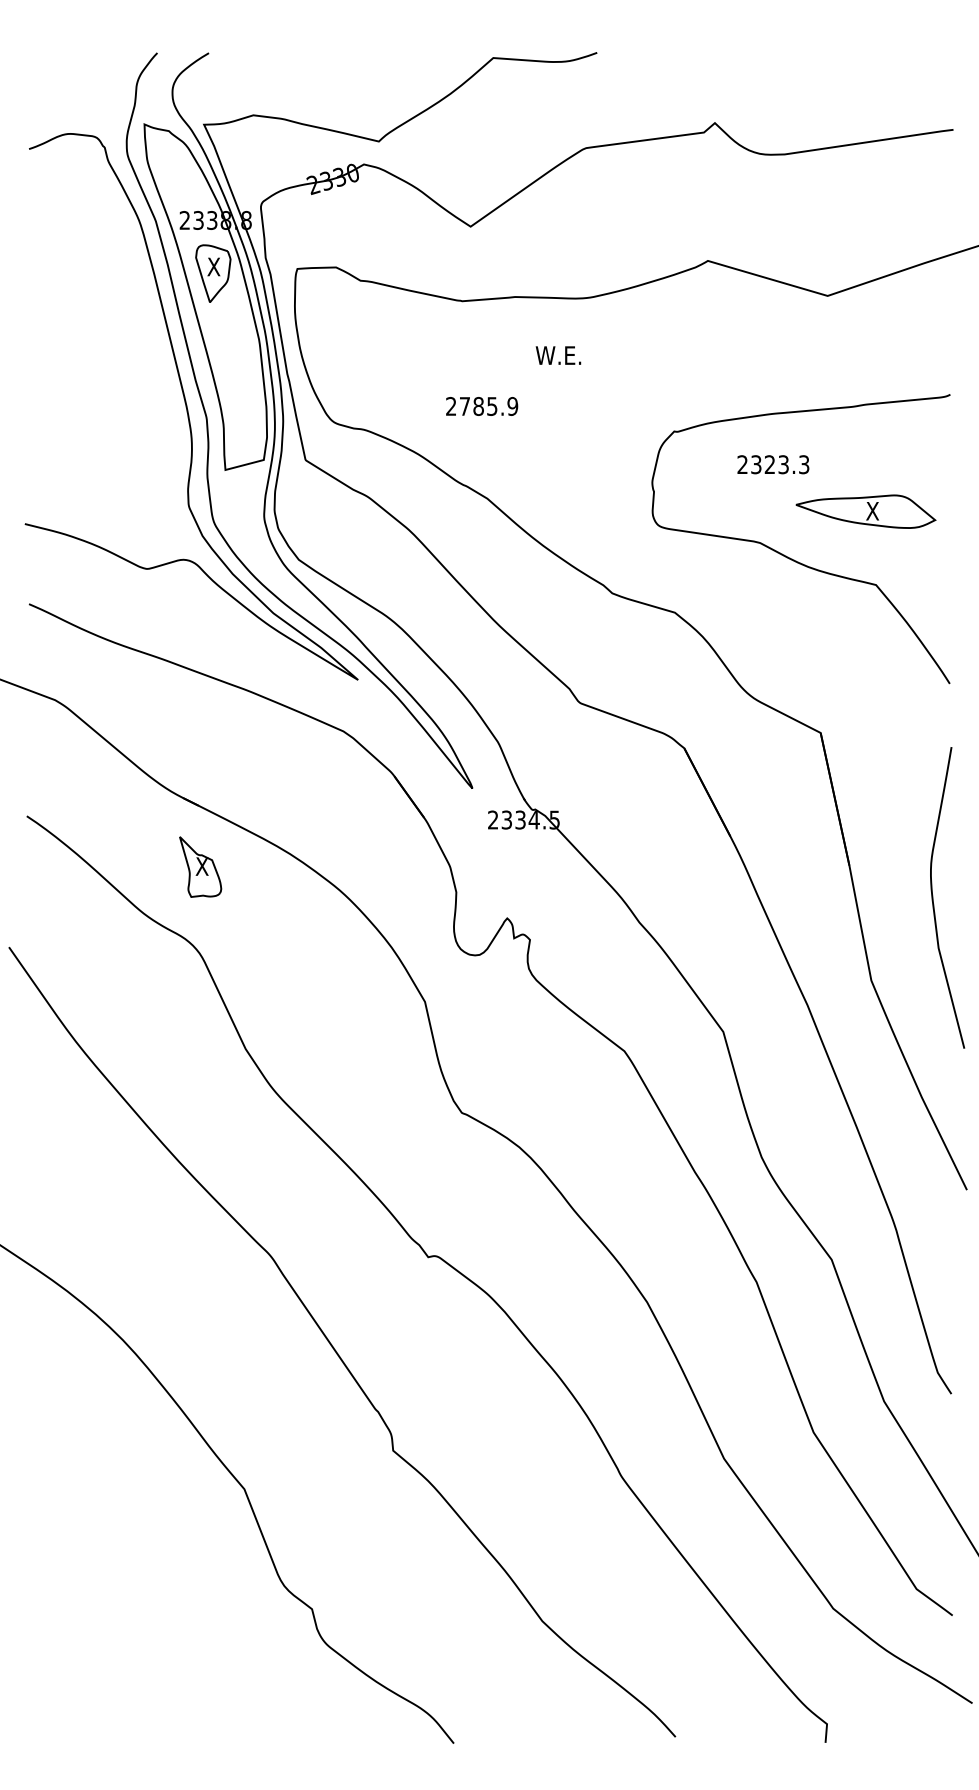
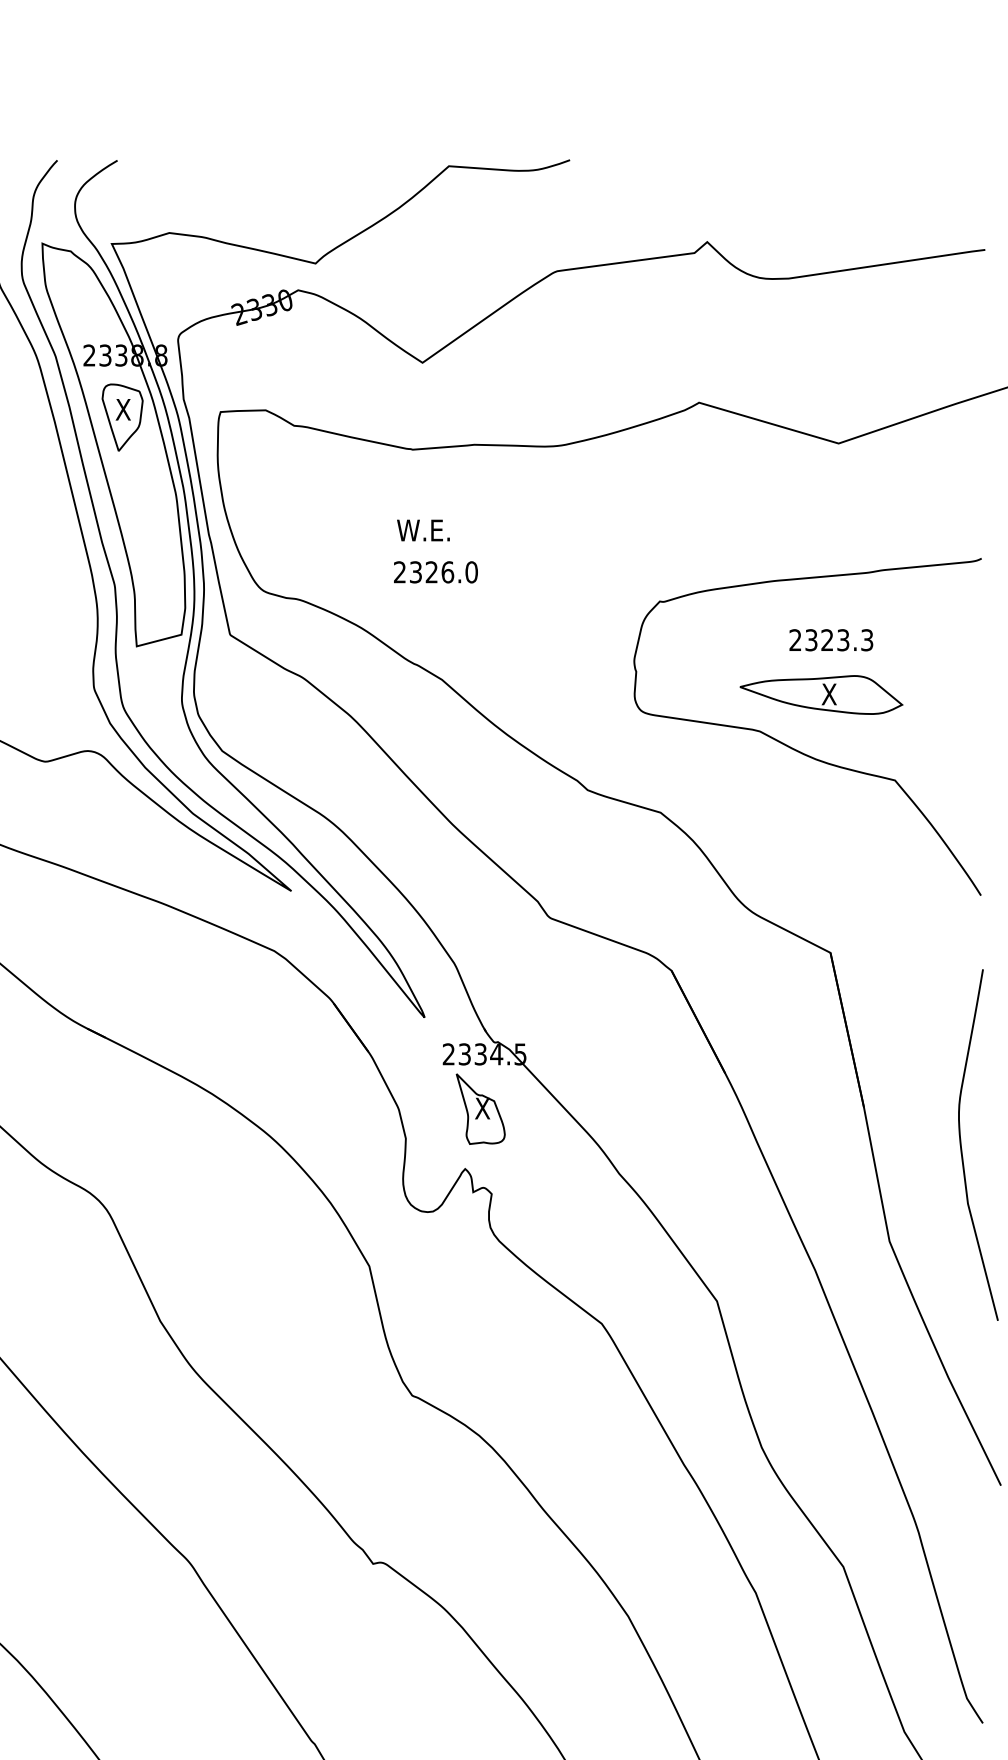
text: (558, 355) -> (423, 530), moved
text: (488, 405) -> (443, 571), 2785.9 -> 2326.0
text: (773, 464) -> (831, 639), moved
part: (865, 511) -> (820, 694), moved
part: (200, 866) -> (480, 1108), moved

